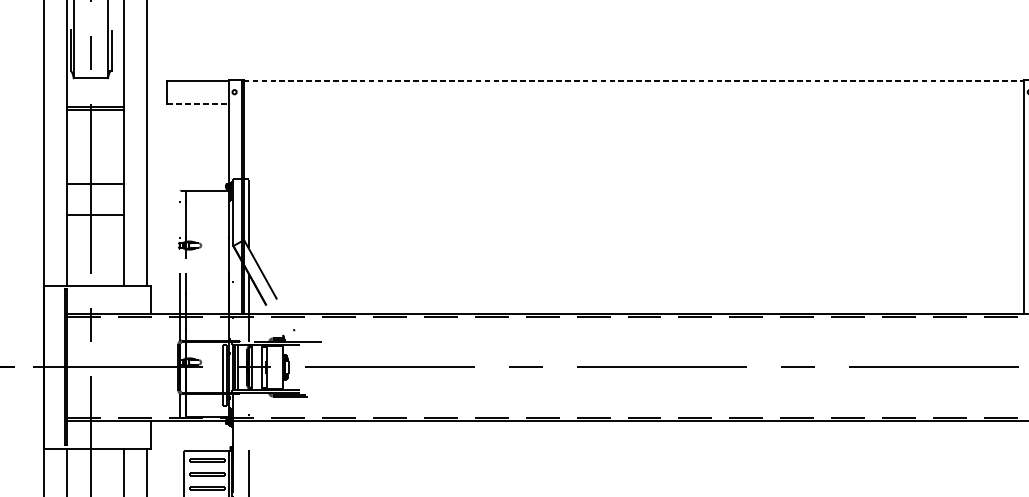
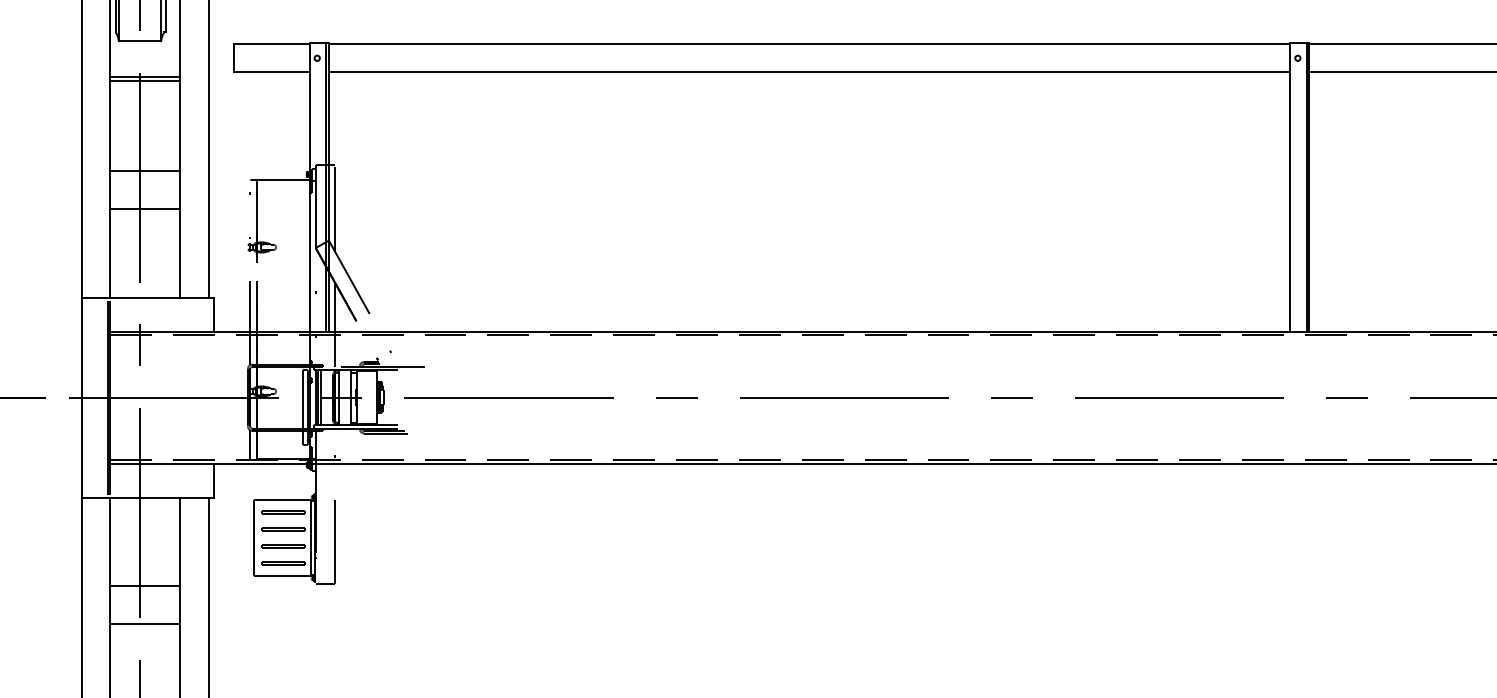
line: (633, 81) -> (809, 44), dashed -> solid
line: (198, 103) -> (272, 72), dashed -> solid
line: (633, 103) -> (809, 72), added

